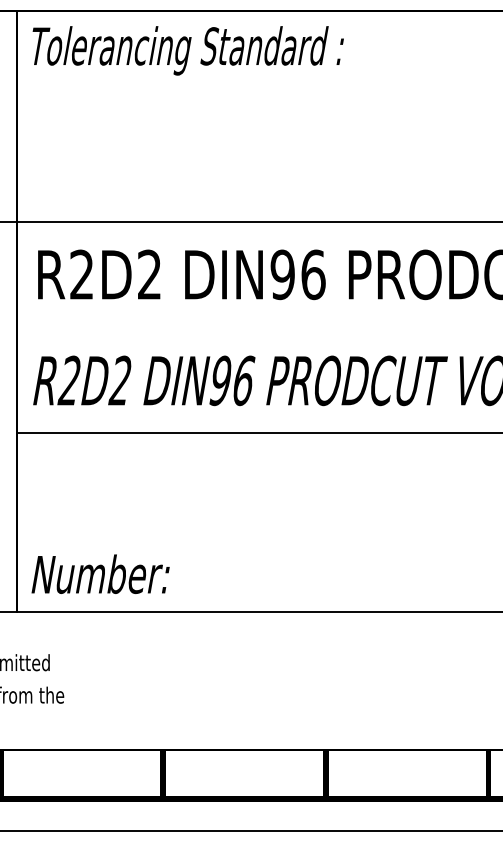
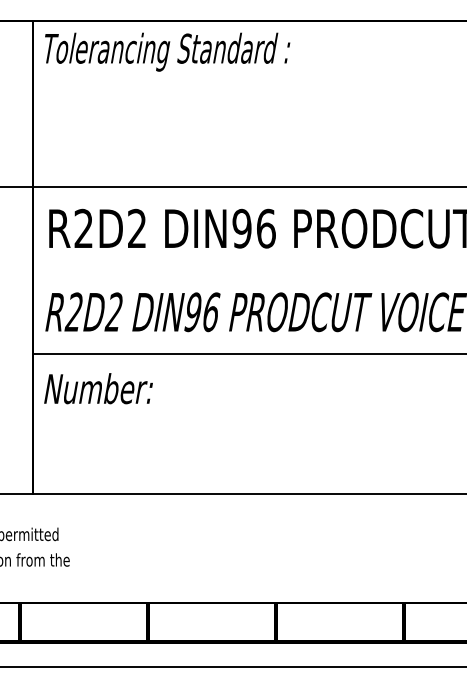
text: (100, 574) -> (98, 388), moved

